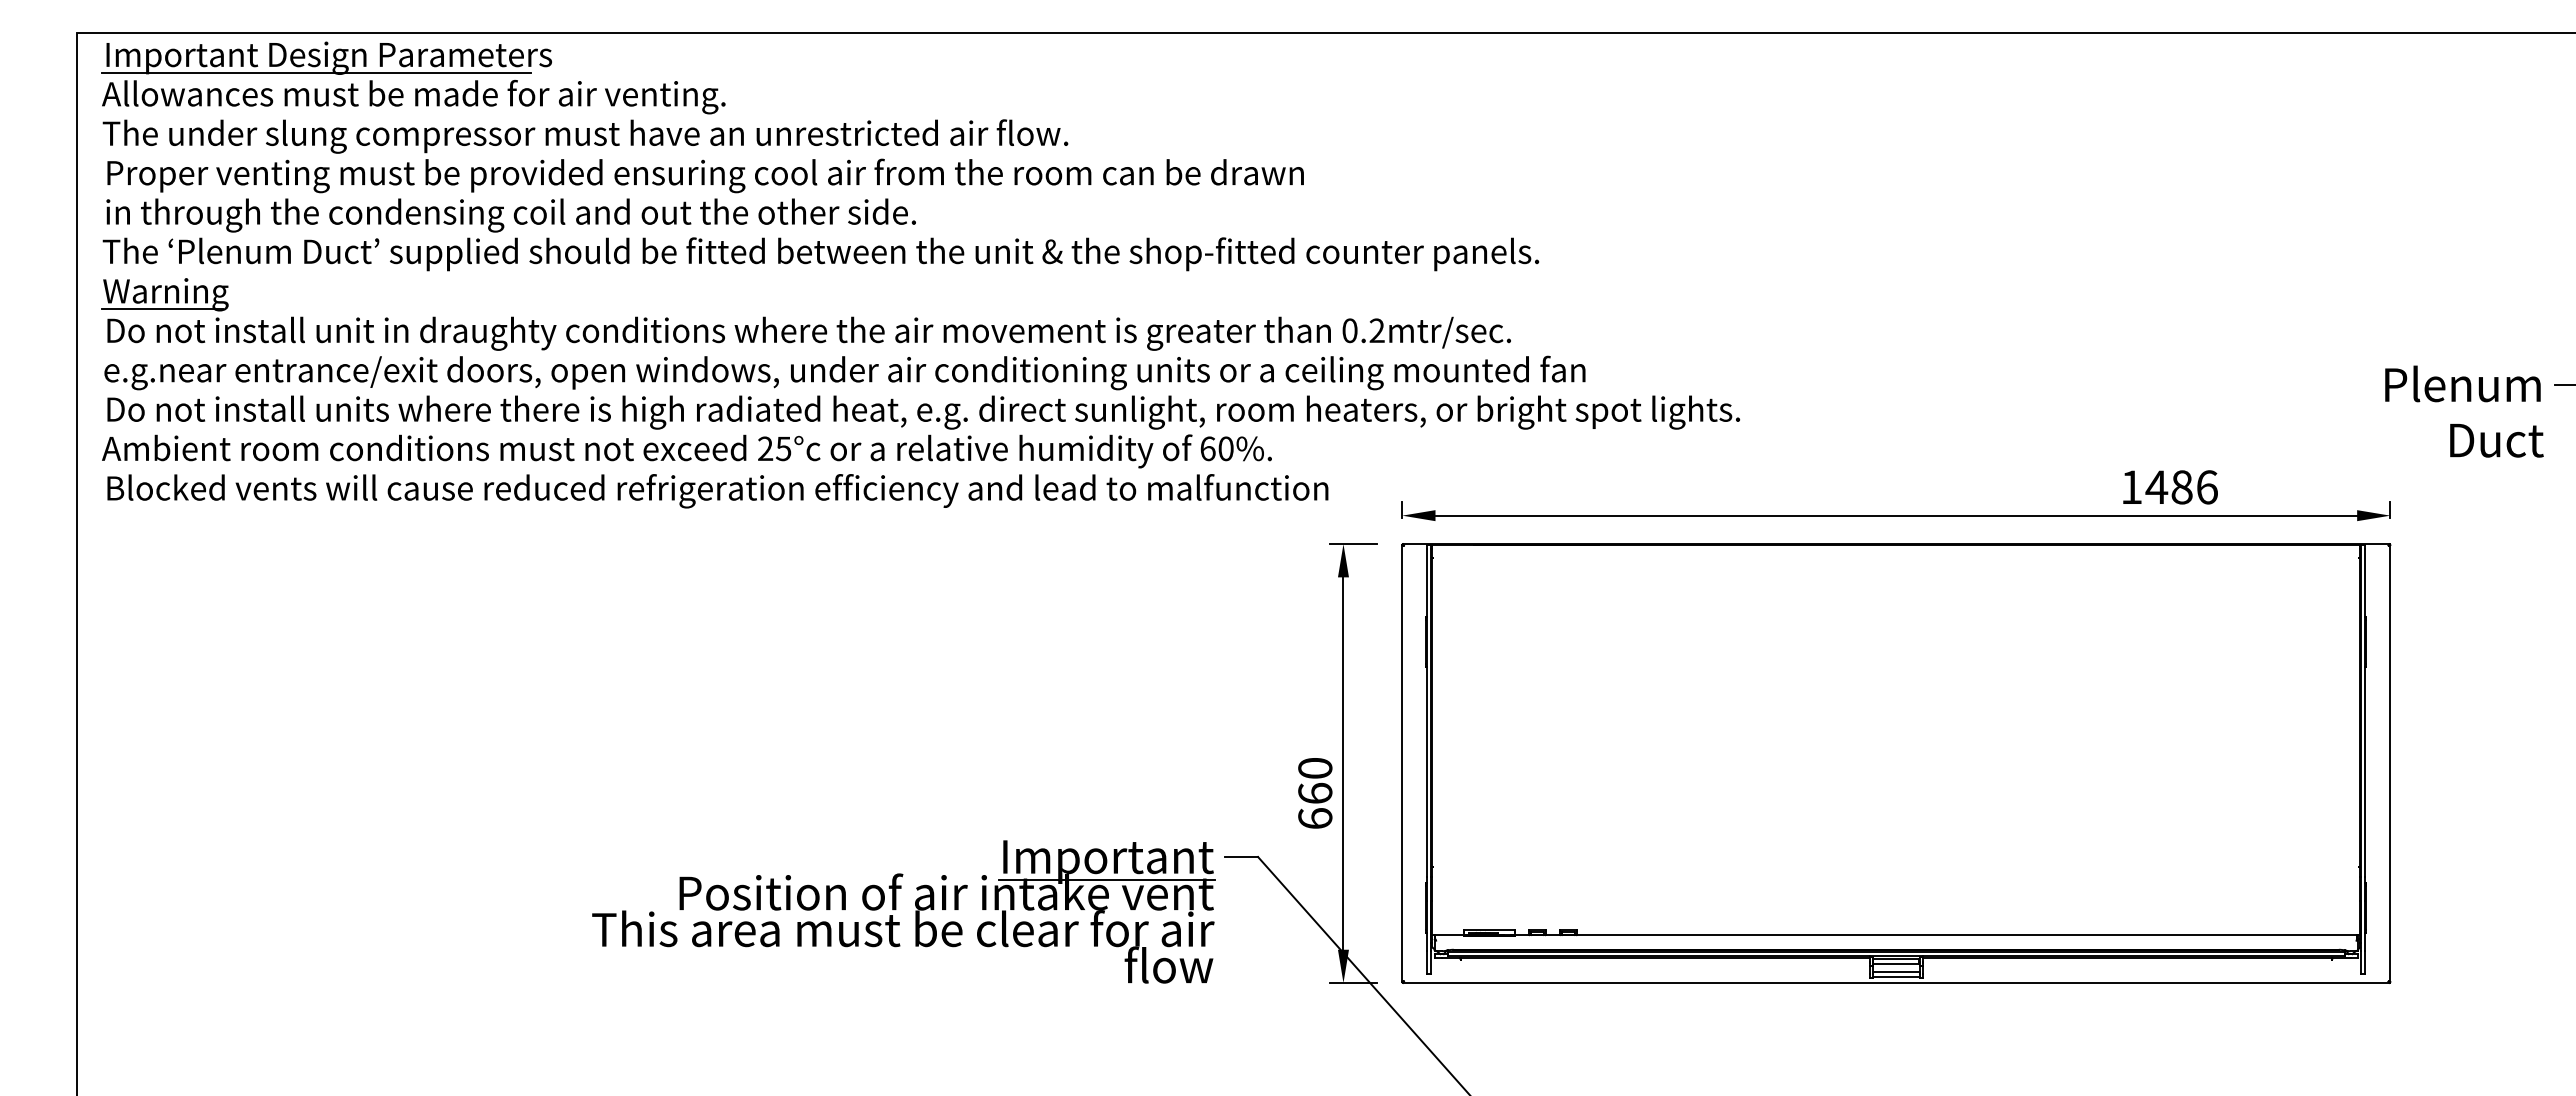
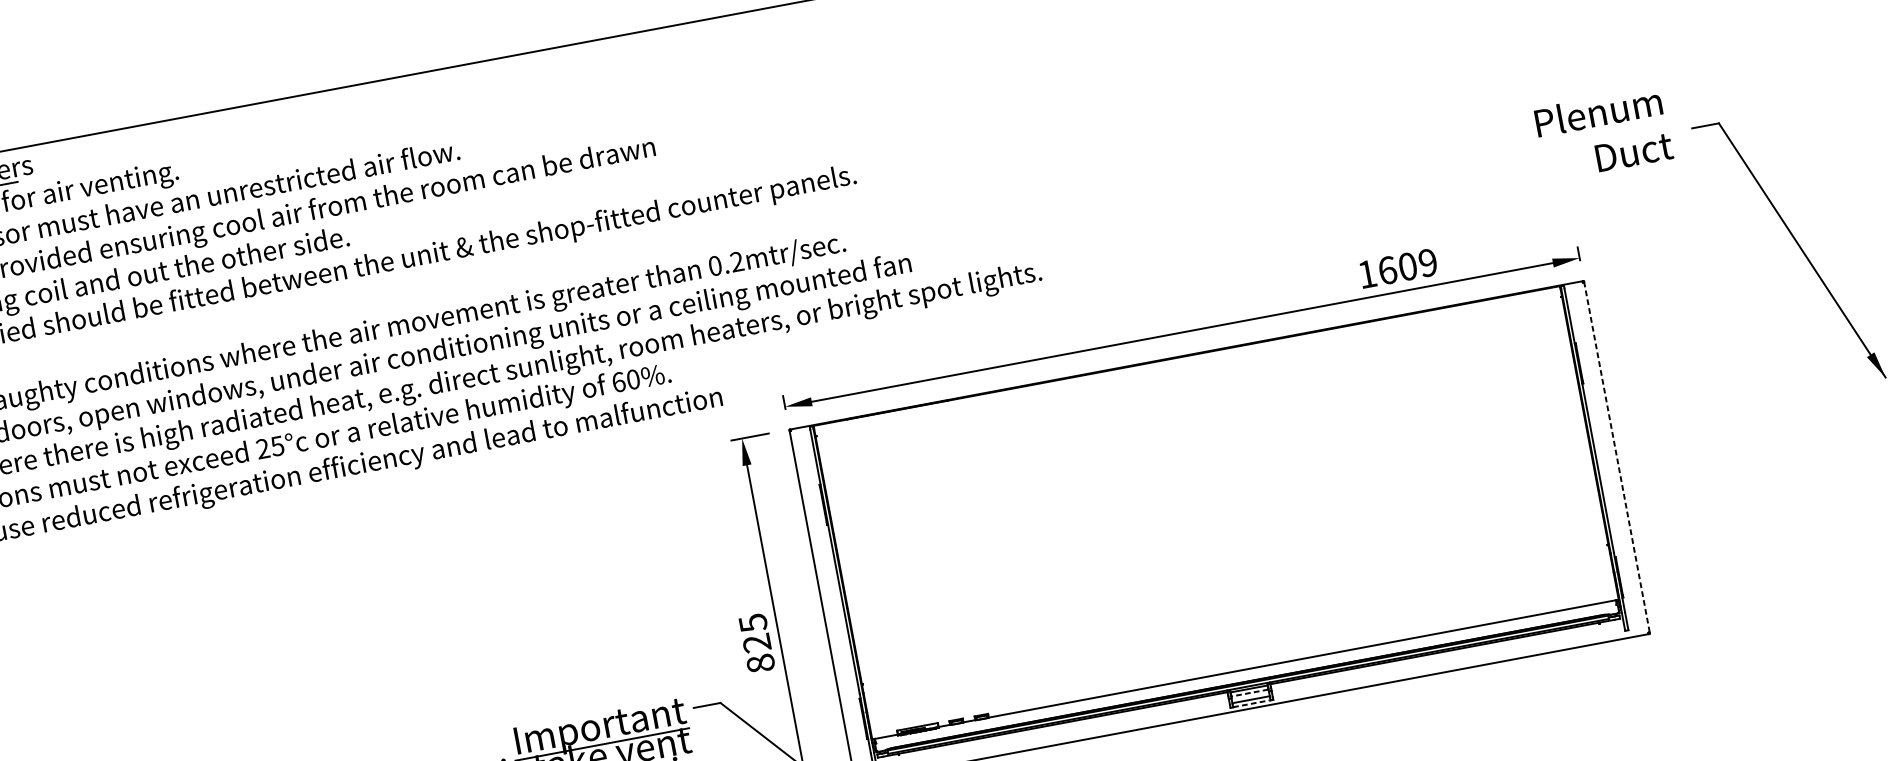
text: (2464, 411) -> (1603, 133), moved
text: (2181, 487) -> (1407, 266), 1486 -> 1609
line: (2390, 763) -> (1617, 457), solid -> dashed
text: (1315, 793) -> (757, 643), 660 -> 825
line: (1896, 964) -> (1250, 693), solid -> dashed
line: (1896, 977) -> (1252, 703), solid -> dashed

